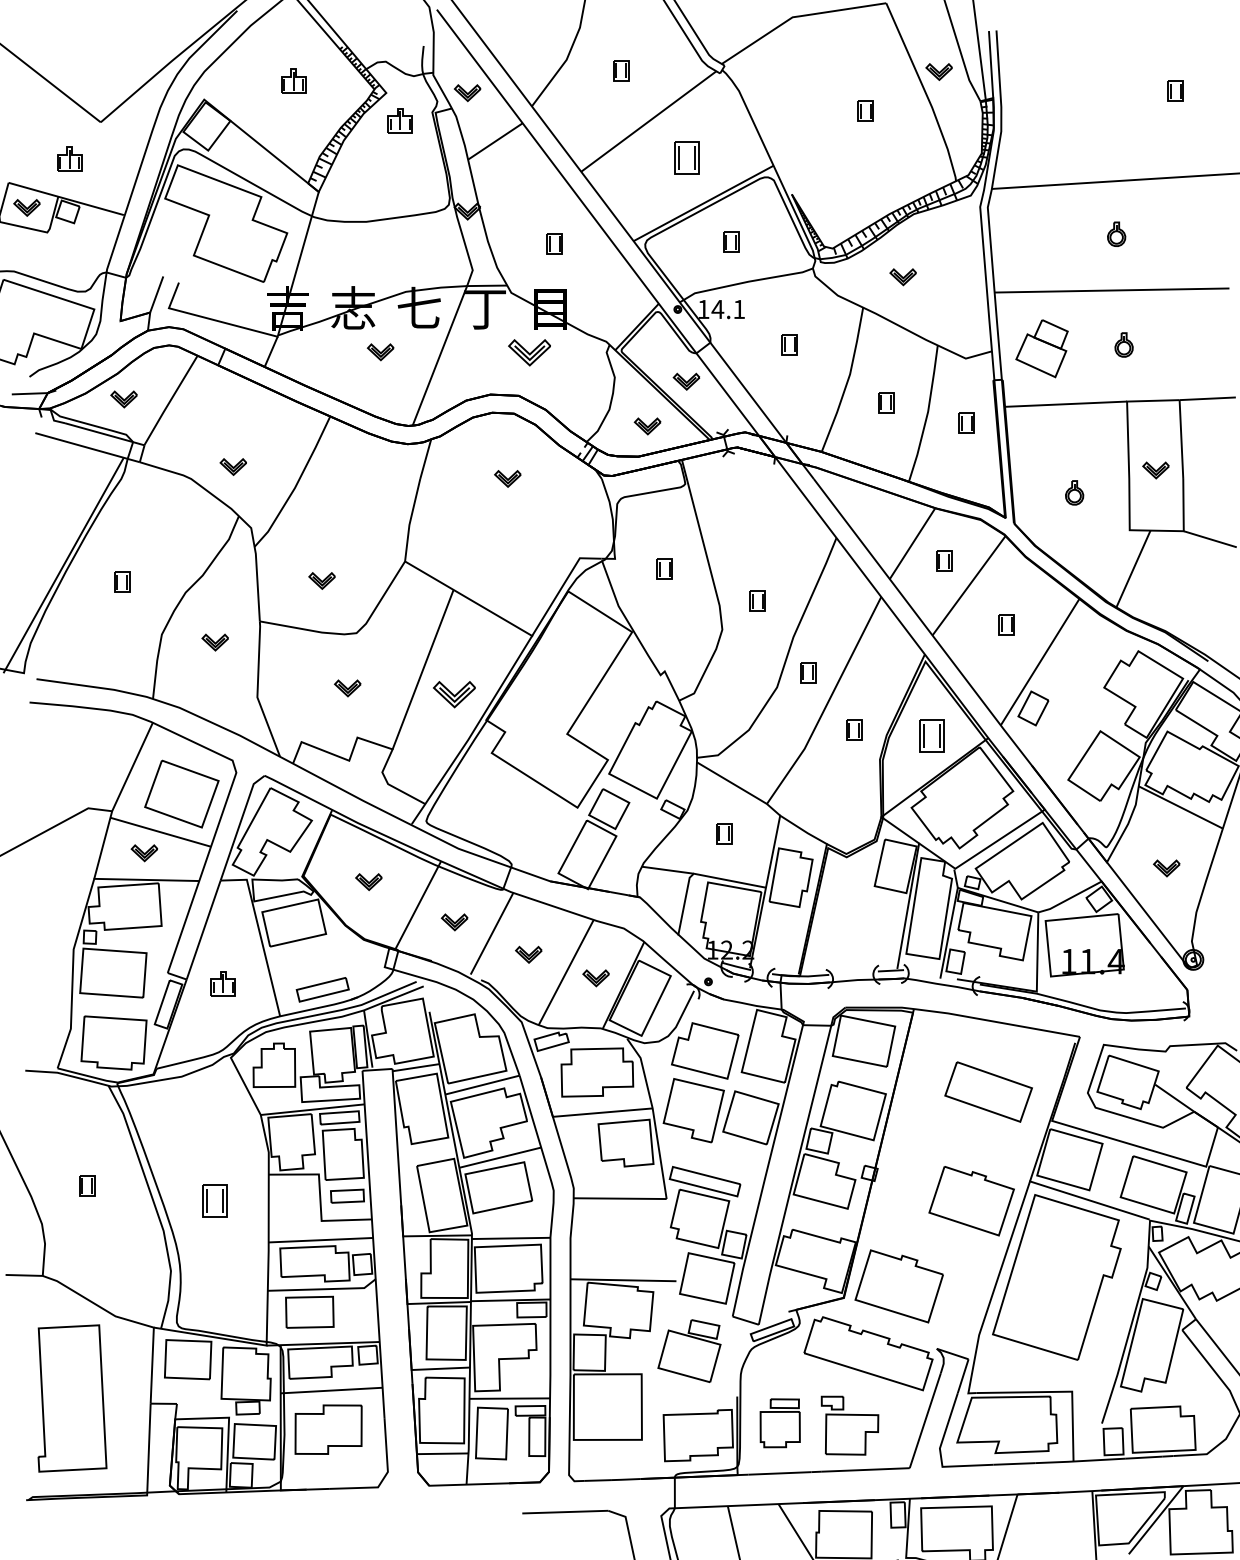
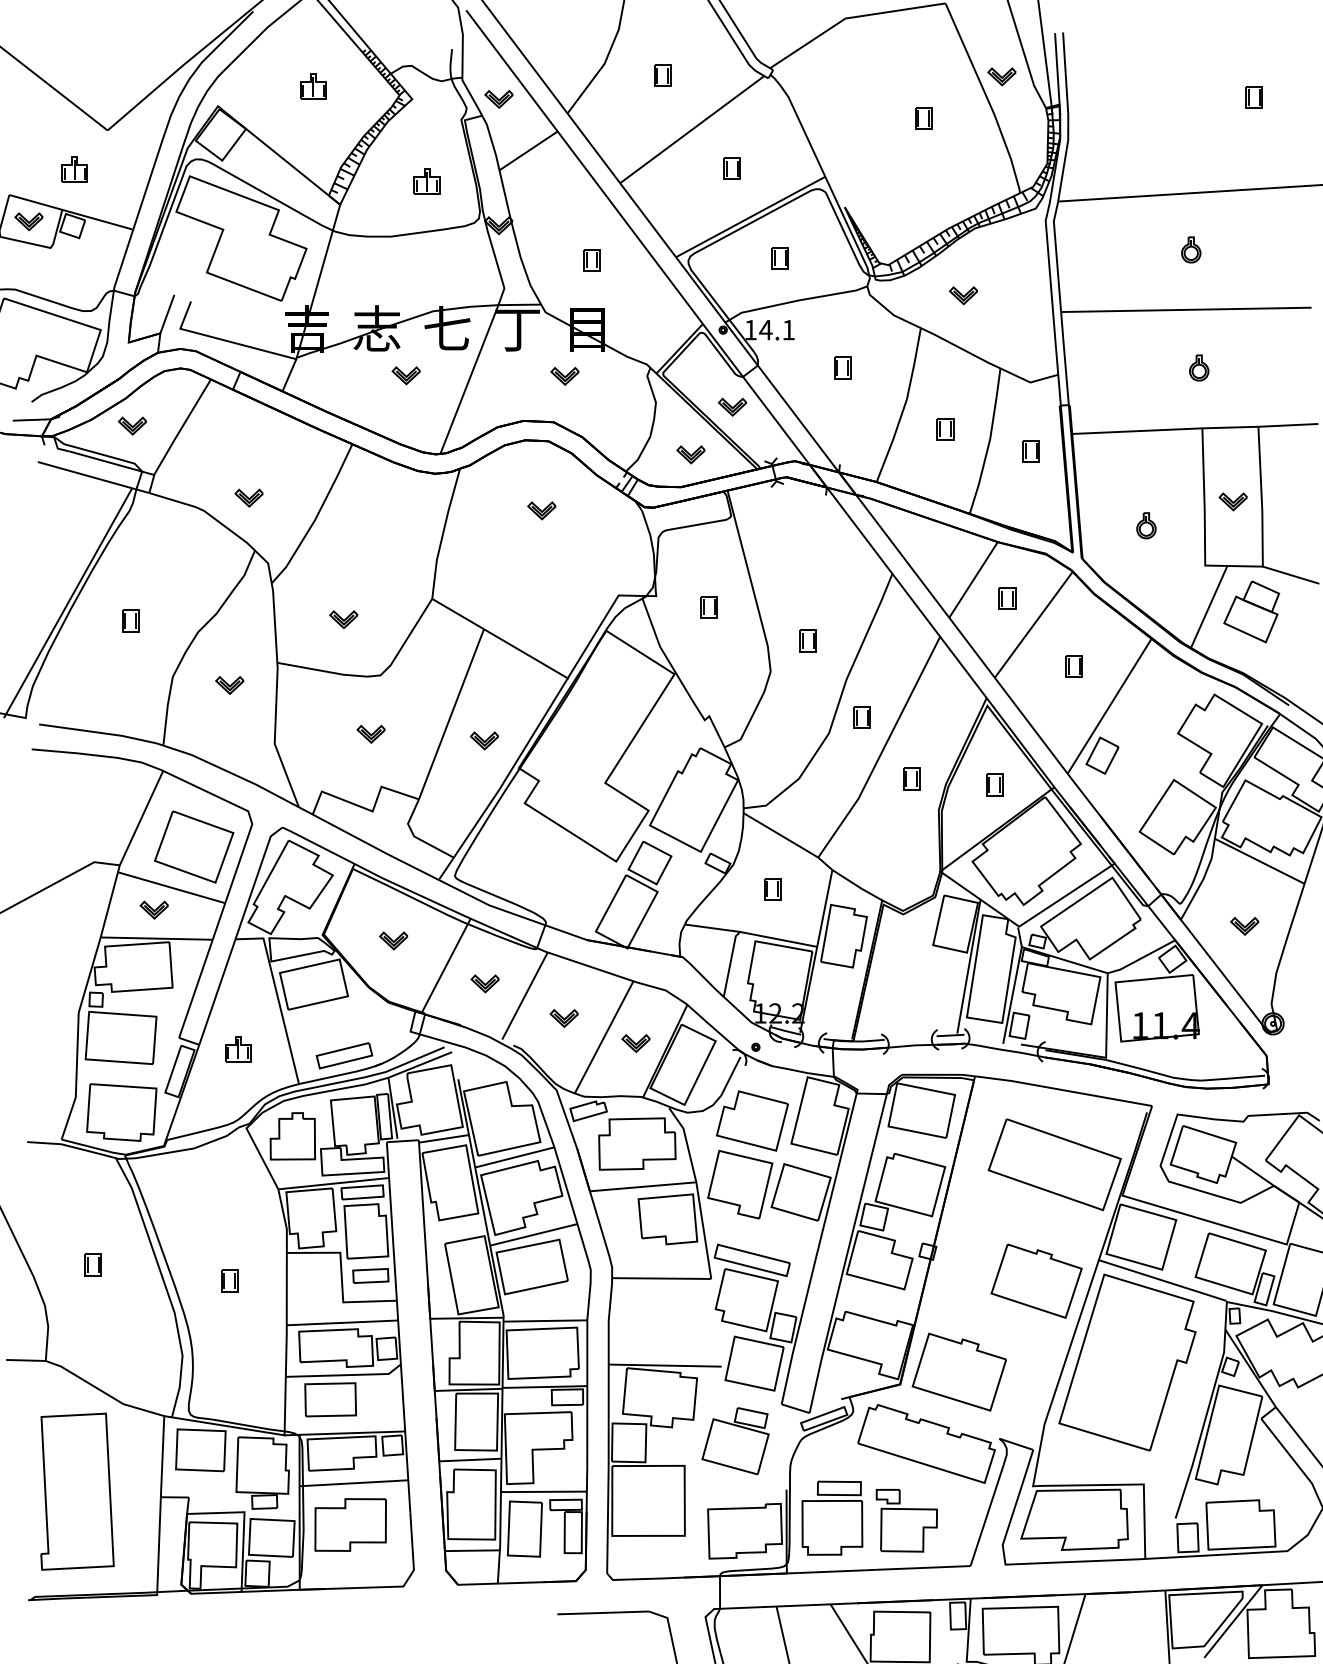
part: (399, 120) -> (426, 181), moved
part: (685, 157) -> (731, 168), size x0.62
part: (1041, 348) -> (1251, 611), moved
part: (529, 352) -> (564, 376), size x0.62
part: (453, 694) -> (483, 740), size x0.62
part: (932, 735) -> (994, 784), size x0.62
part: (988, 1091) -> (1054, 1164), size x1.43
part: (215, 1200) -> (229, 1280), size x0.62
part: (780, 1422) -> (832, 1517), size x1.43

